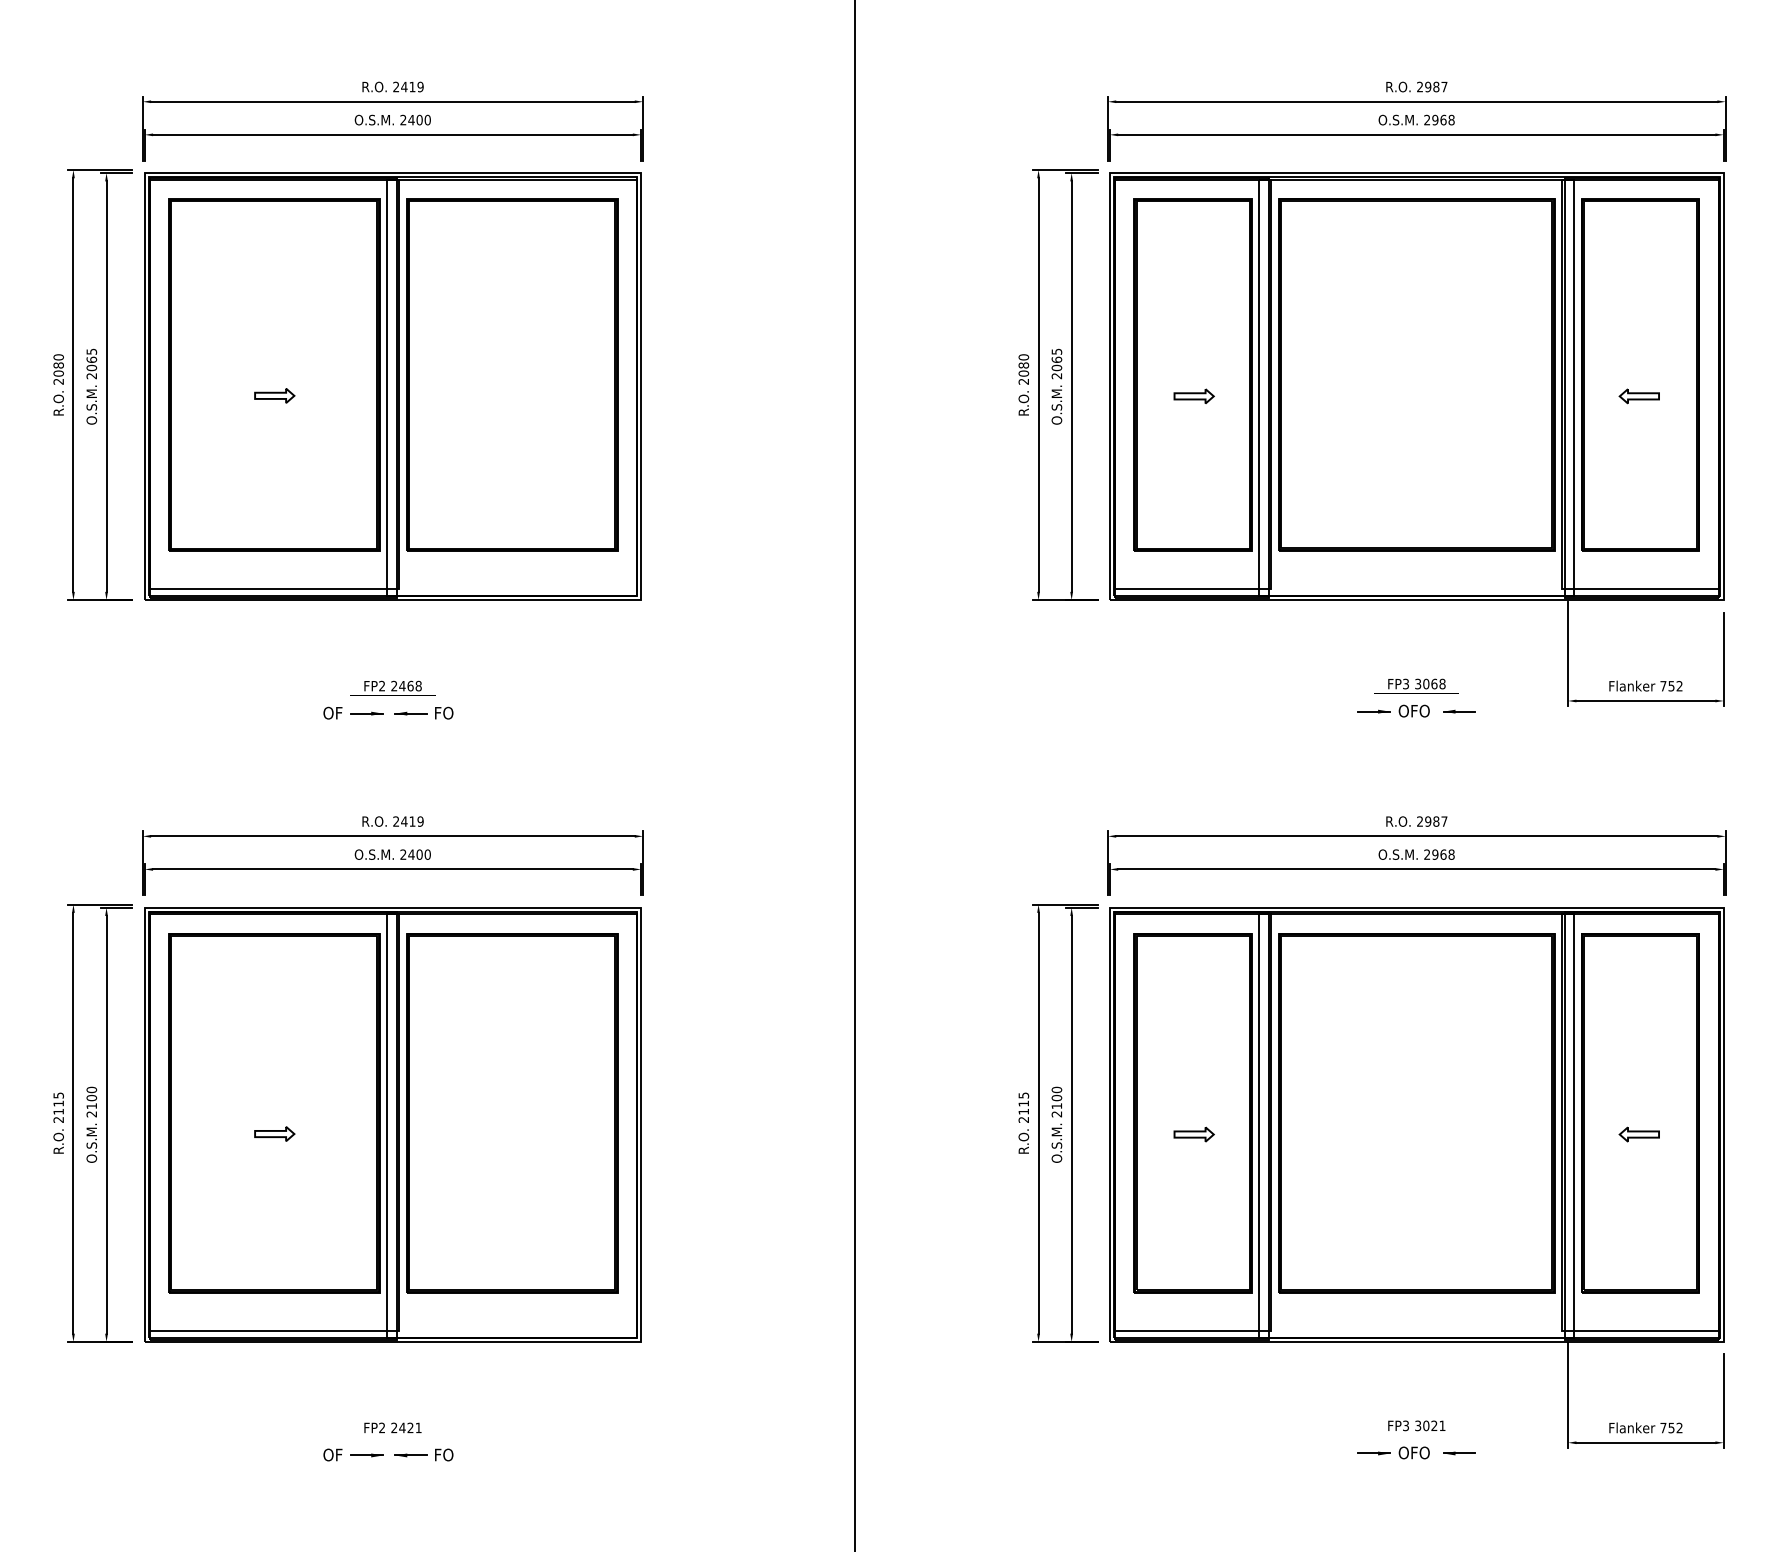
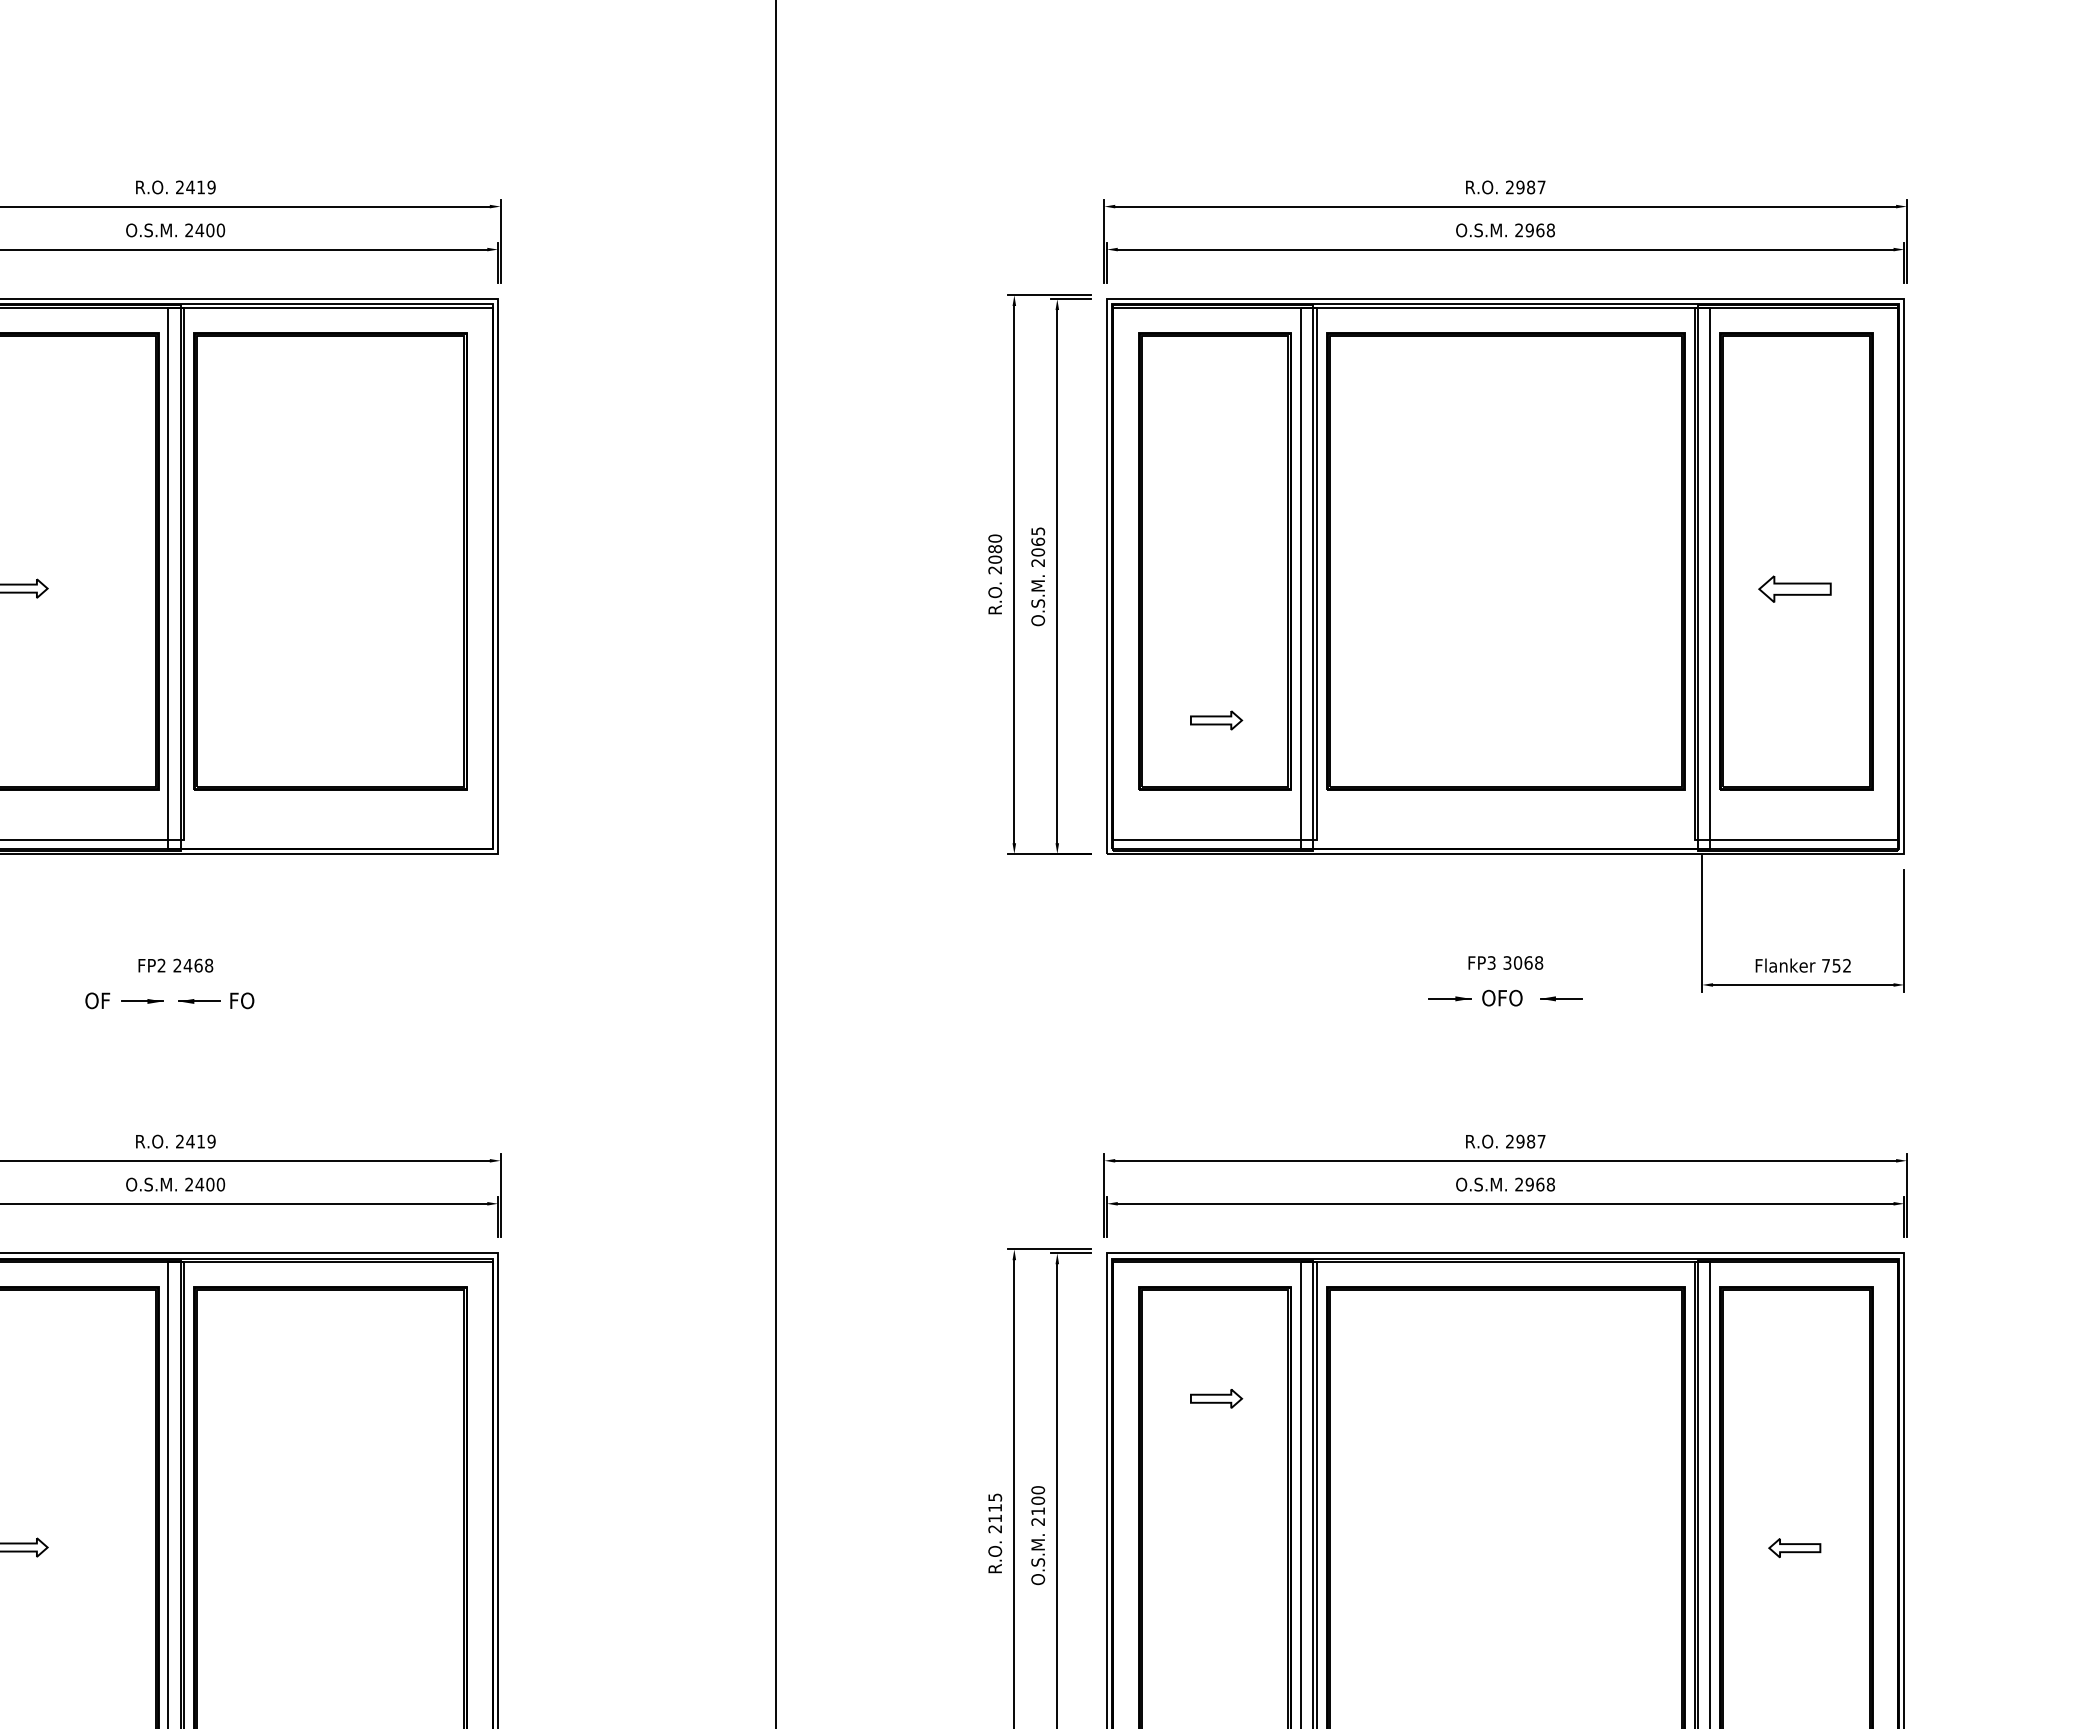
part: (1193, 395) -> (1215, 719), moved
part: (1638, 396) -> (1793, 589), size x1.4
part: (1193, 1134) -> (1215, 1398), moved

